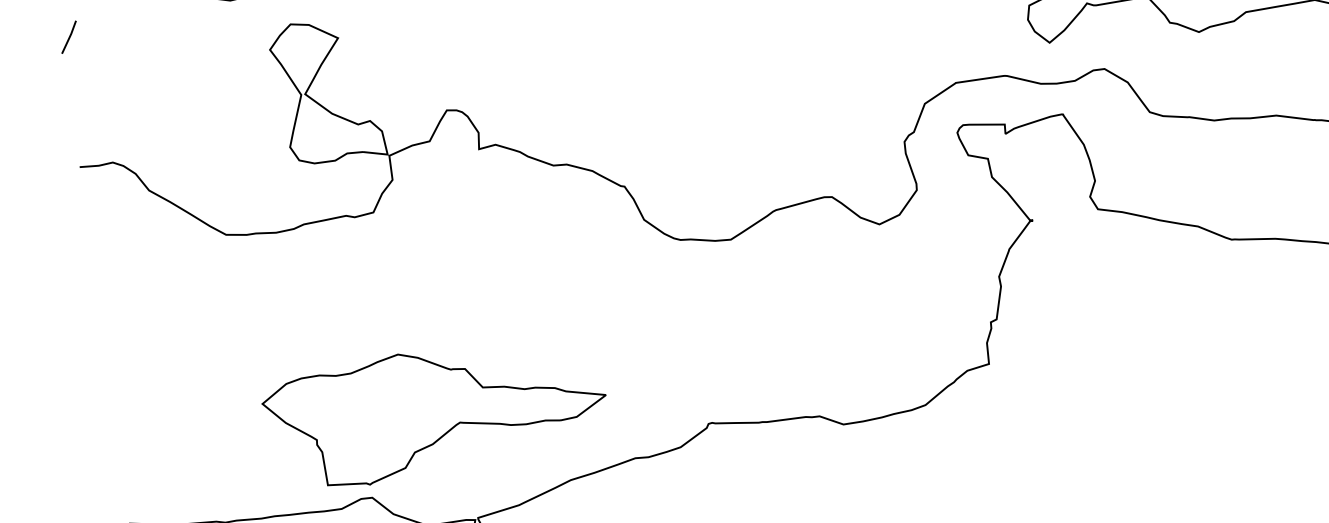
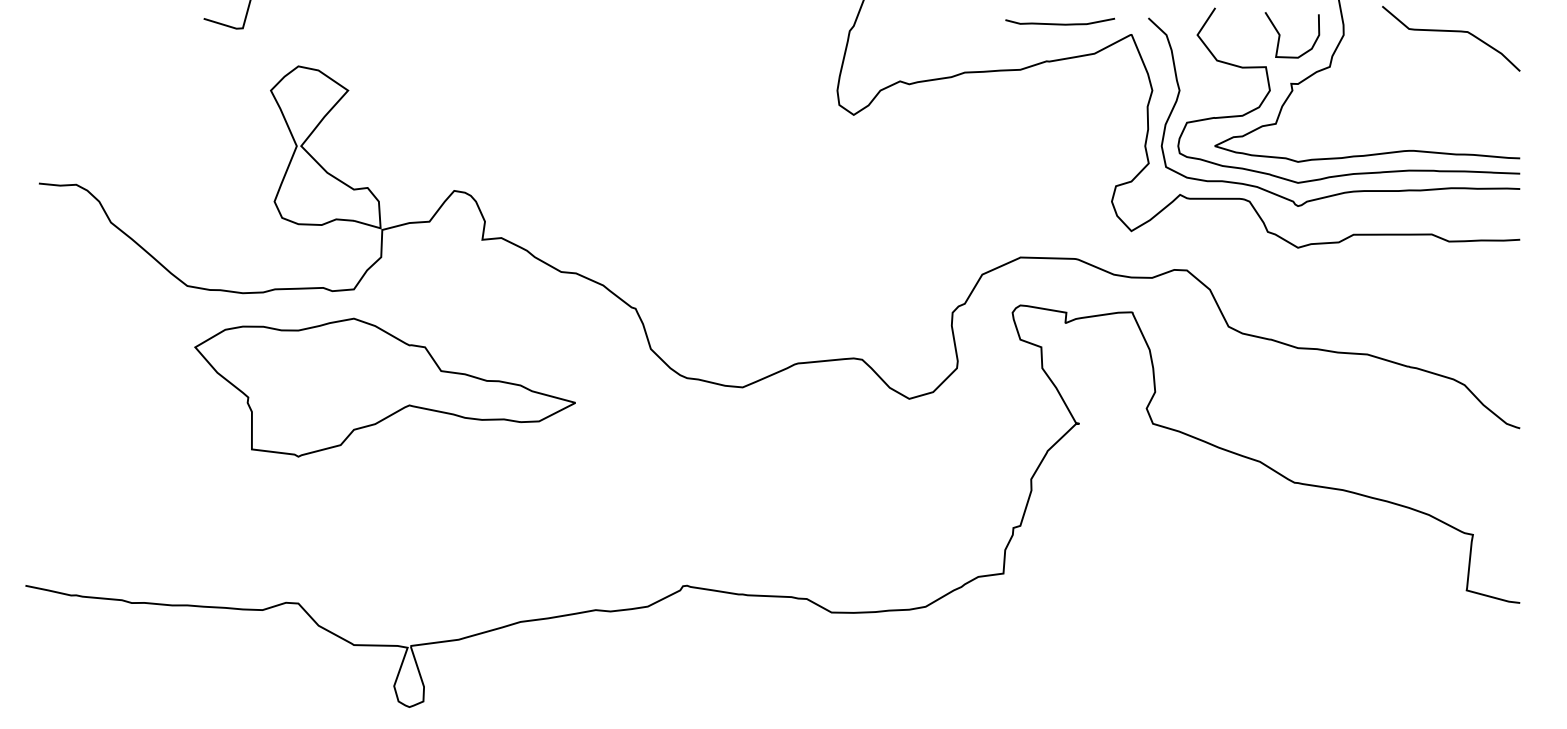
line: (68, 37) -> (51, 38), removed
part: (435, 410) -> (384, 387), moved

